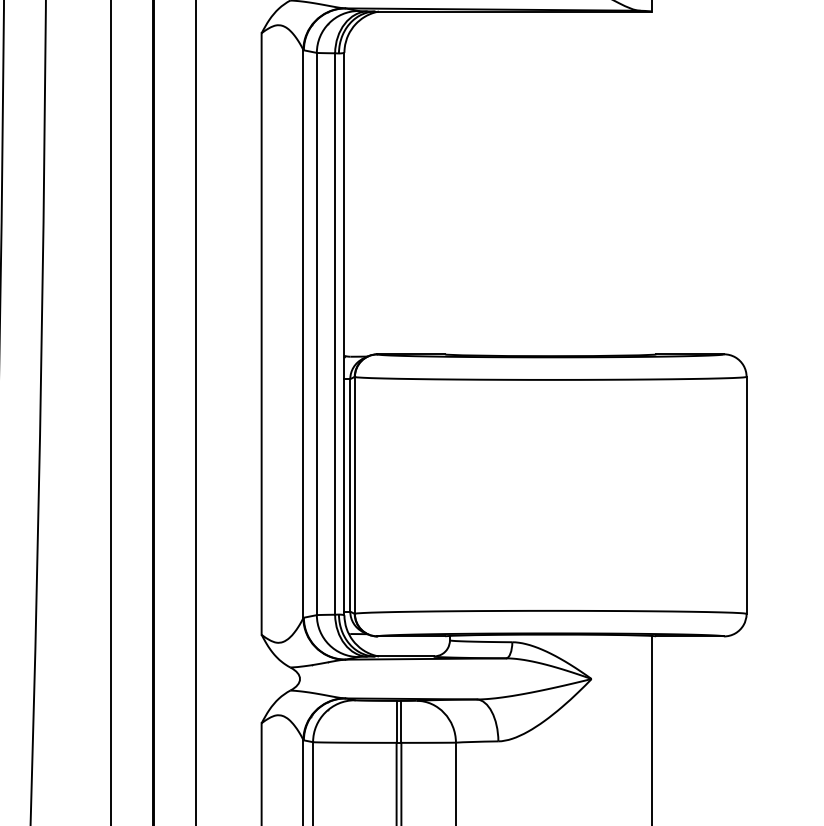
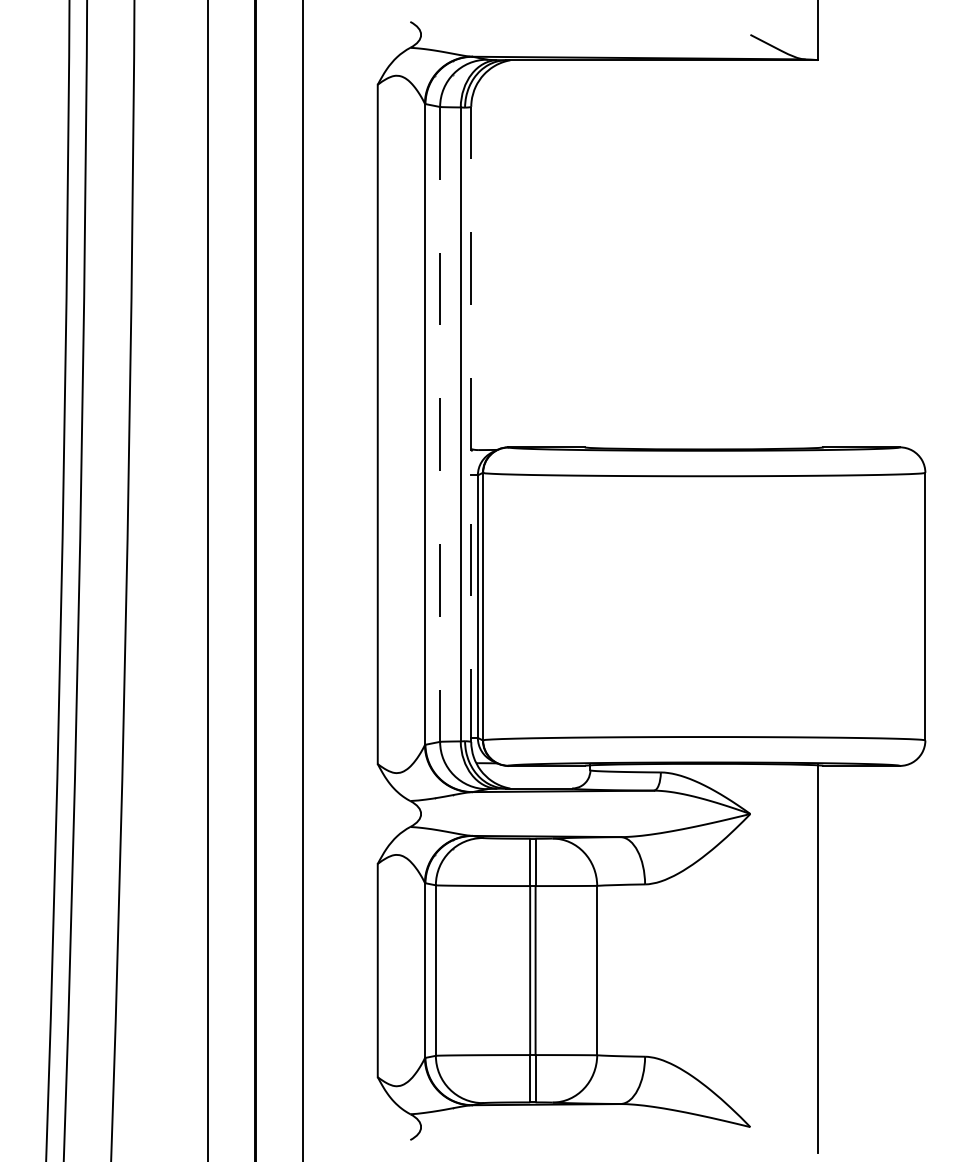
line: (317, 334) -> (440, 424), solid -> dashed
line: (344, 334) -> (471, 424), solid -> dashed

